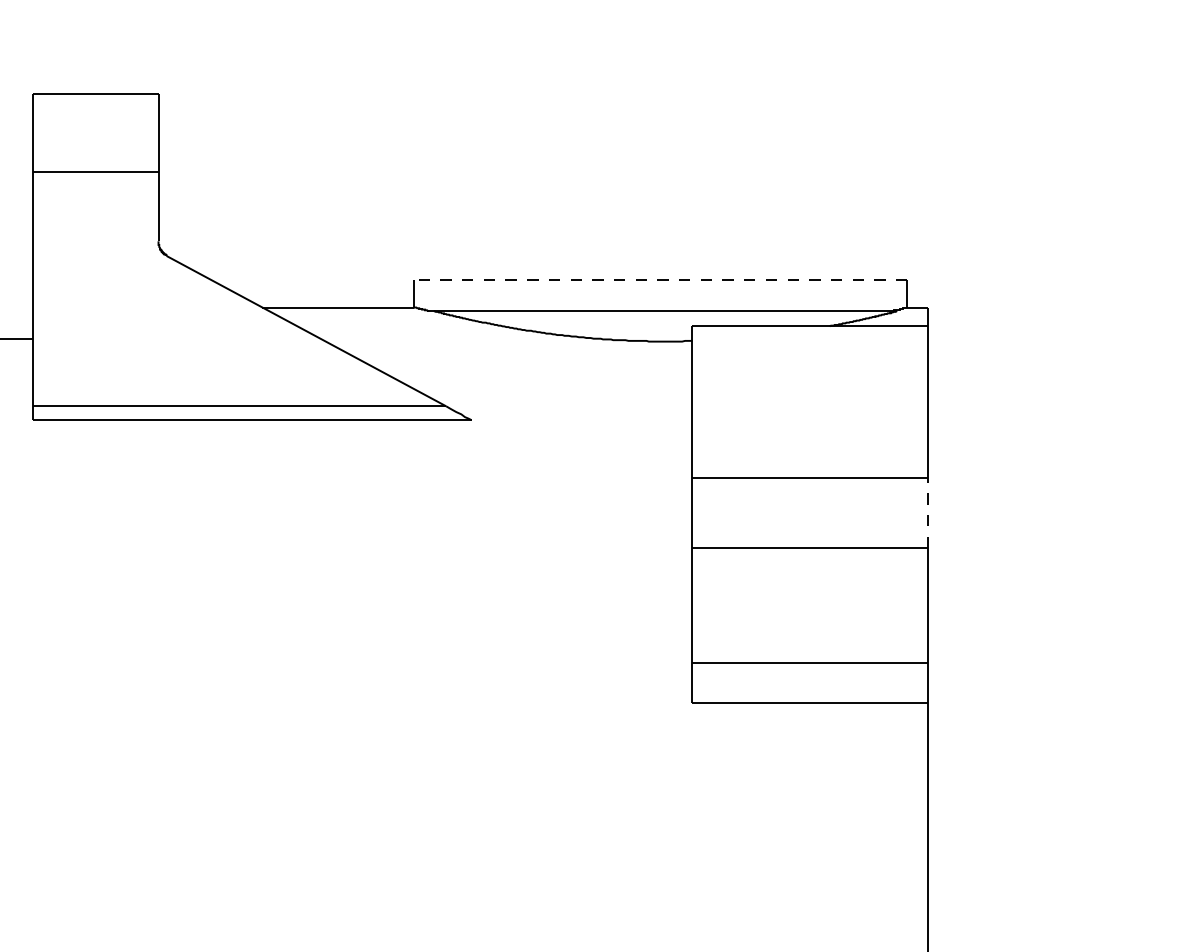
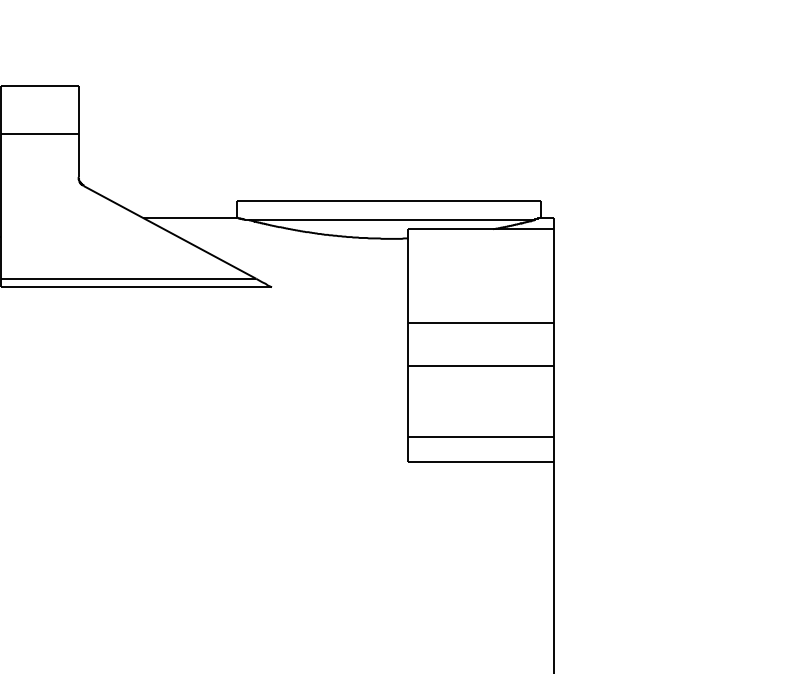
line: (660, 279) -> (388, 200), dashed -> solid
line: (929, 512) -> (554, 344), dashed -> solid

